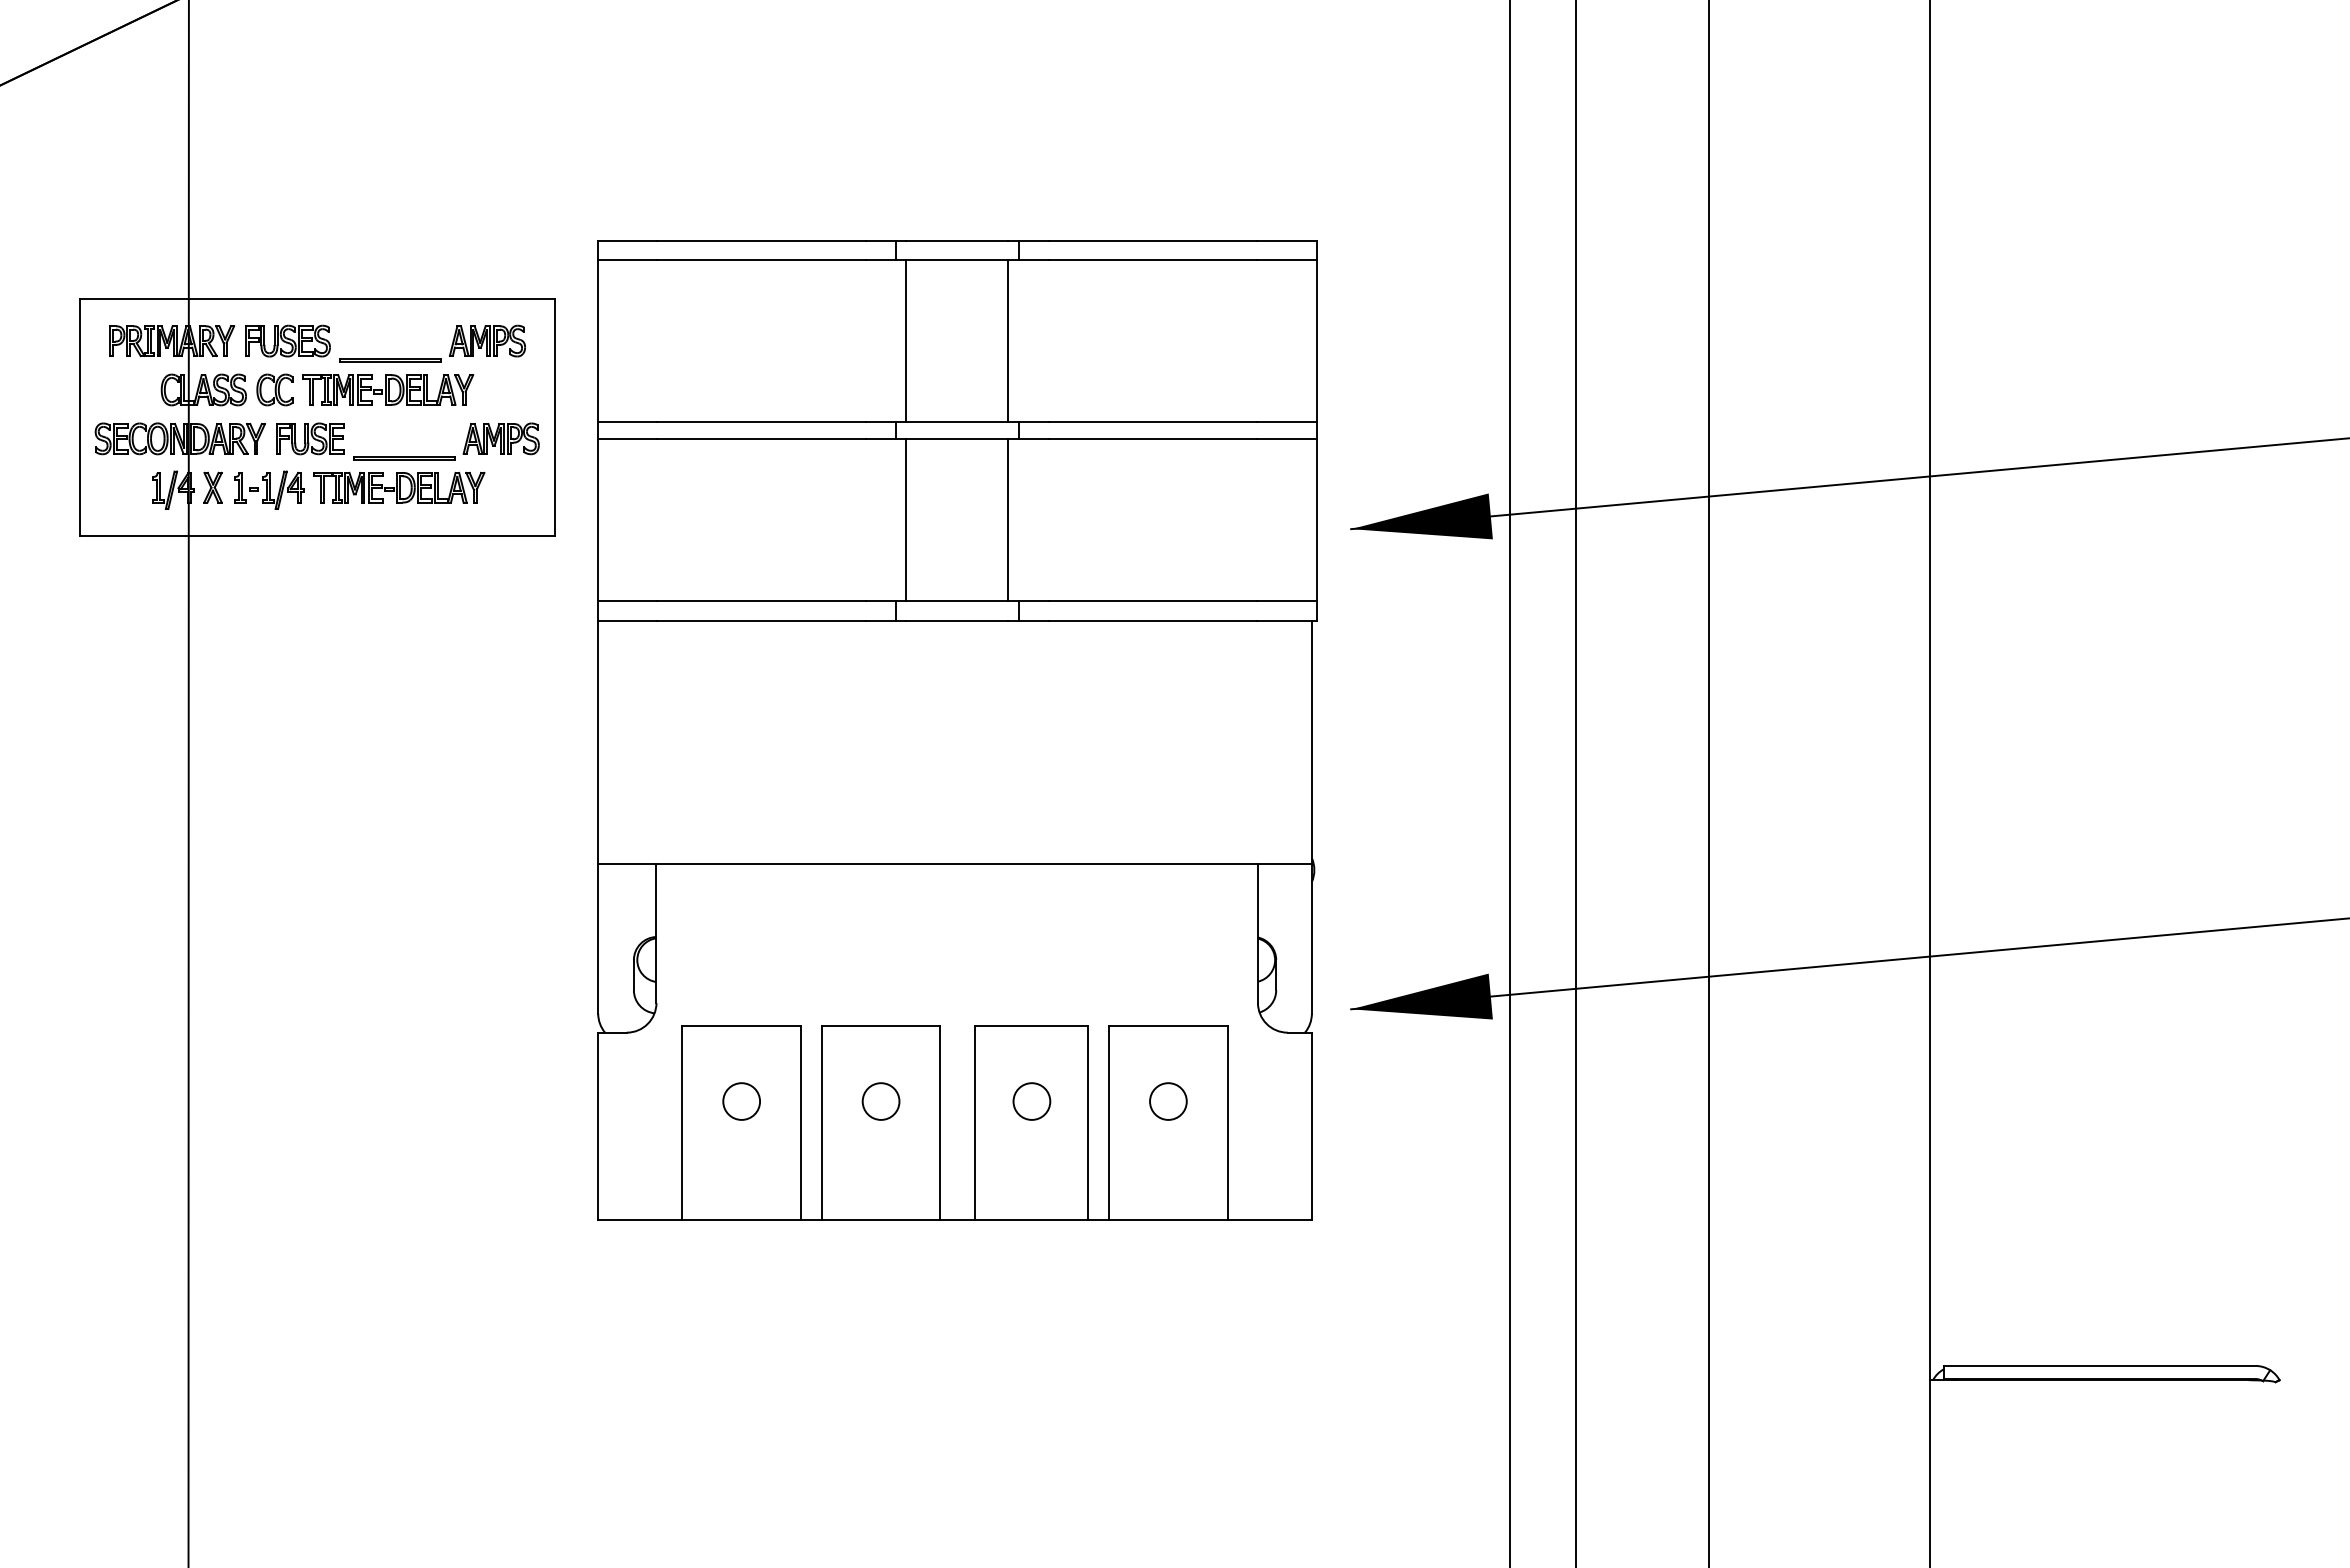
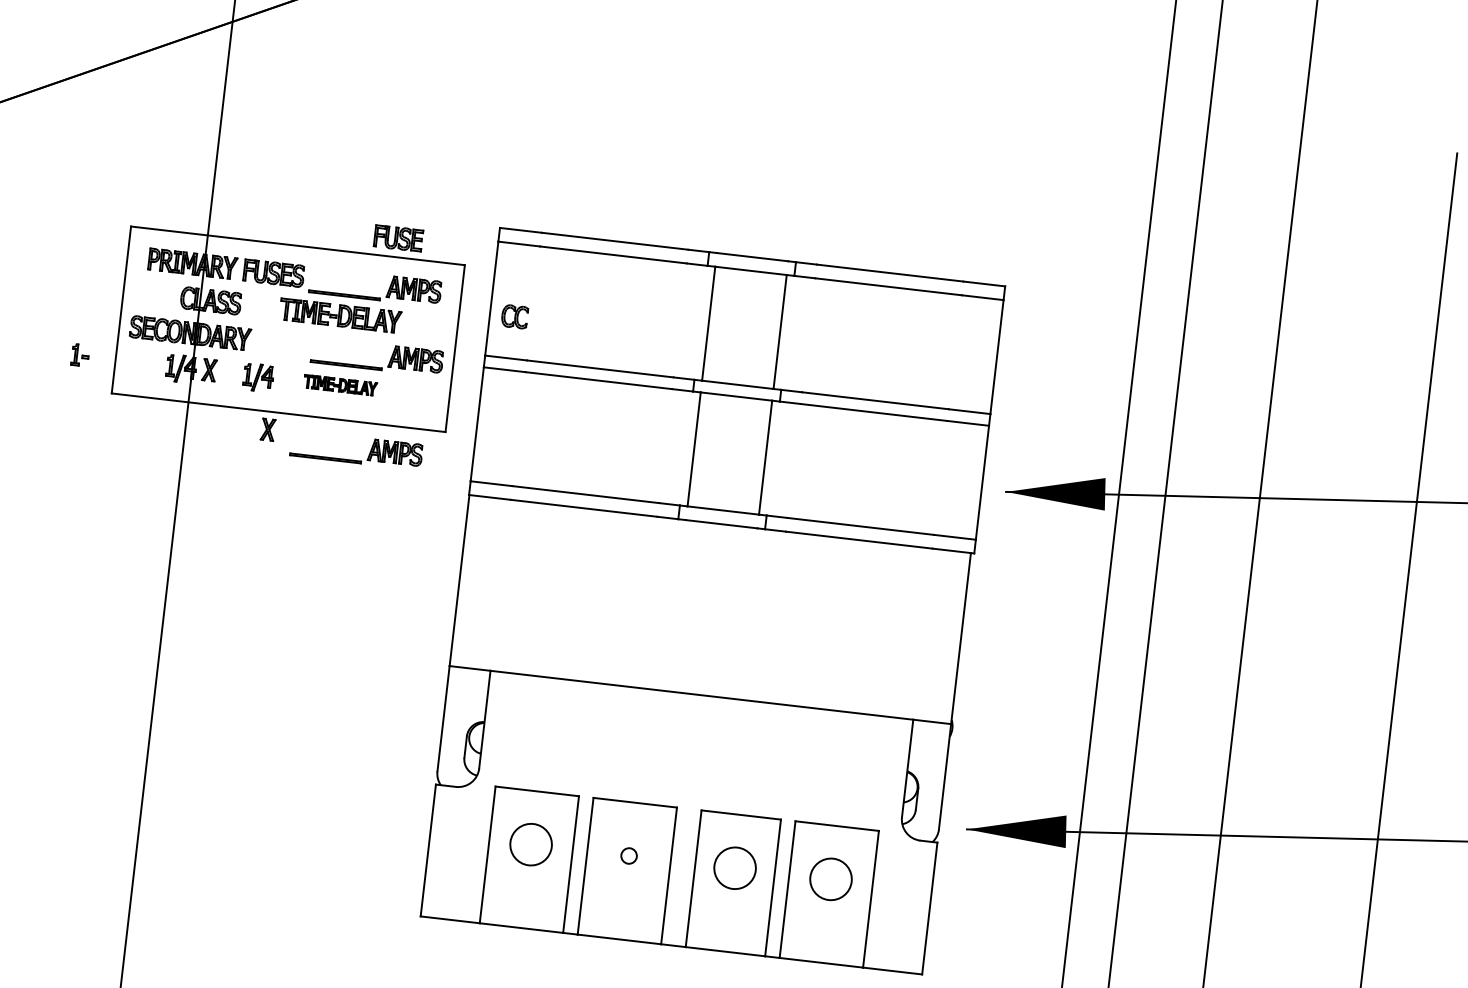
part: (274, 389) -> (514, 316), moved
part: (310, 438) -> (398, 238), moved
part: (246, 487) -> (80, 355), moved
part: (399, 487) -> (340, 385), size x0.6
part: (304, 561) -> (267, 429), added
part: (432, 590) -> (355, 460), added
circle: (741, 1101) -> (531, 844), size x1.6
circle: (880, 1101) -> (628, 855), size x0.6
circle: (1031, 1101) -> (734, 868), size x1.6
circle: (1168, 1101) -> (831, 879), size x1.6

